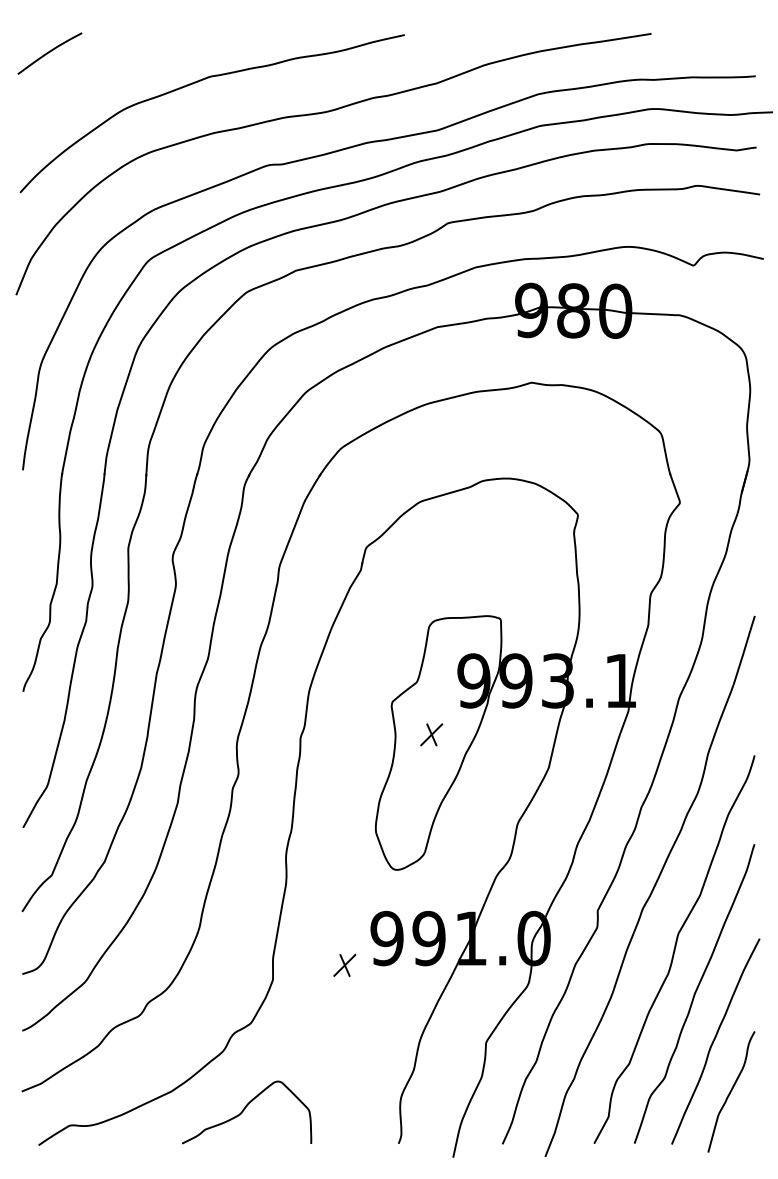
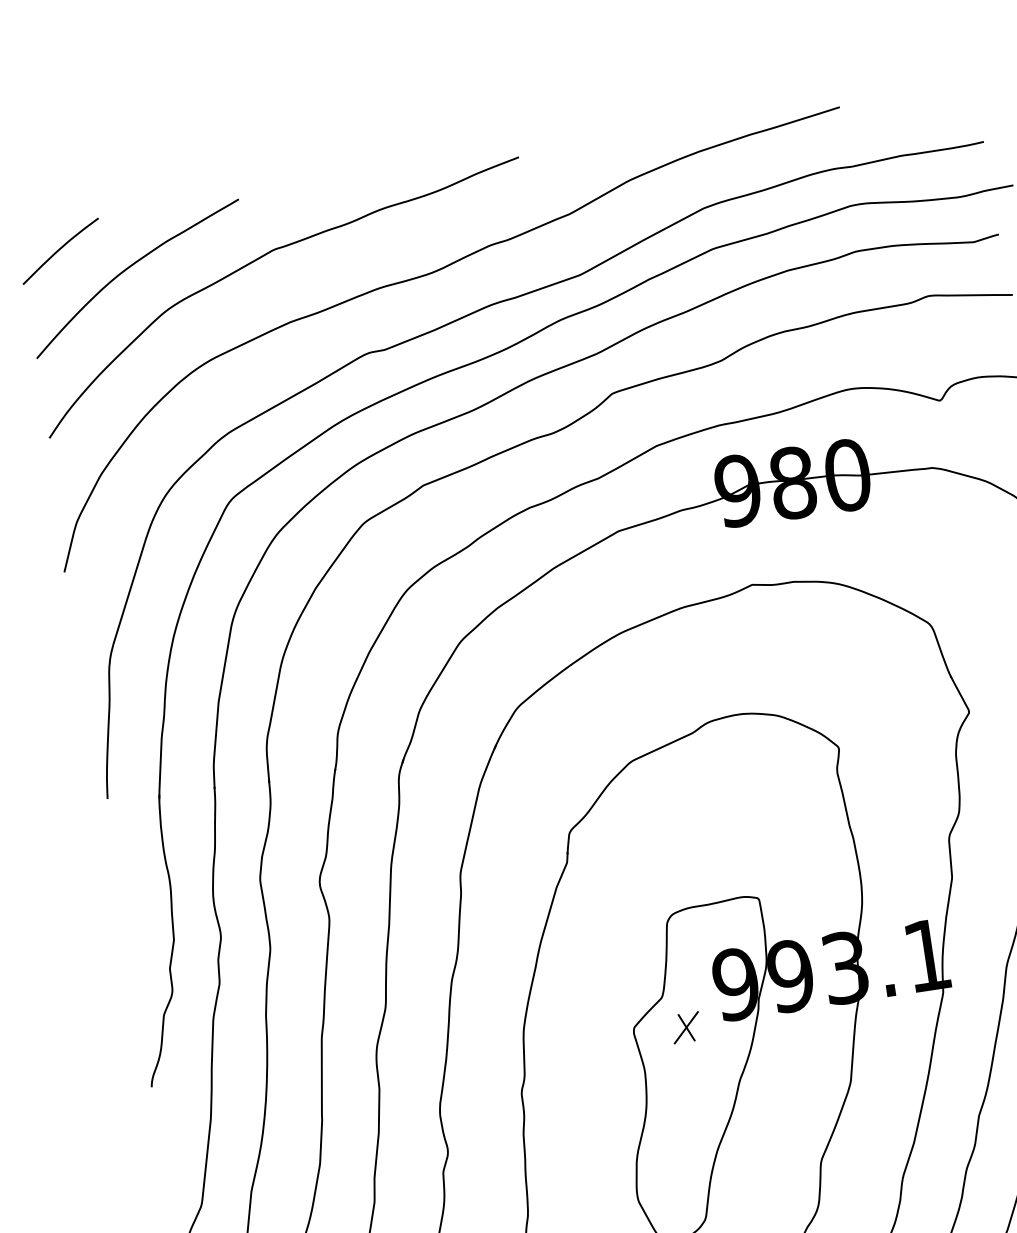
curve: (99, 74) -> (129, 268), added
part: (431, 734) -> (686, 1027), moved

